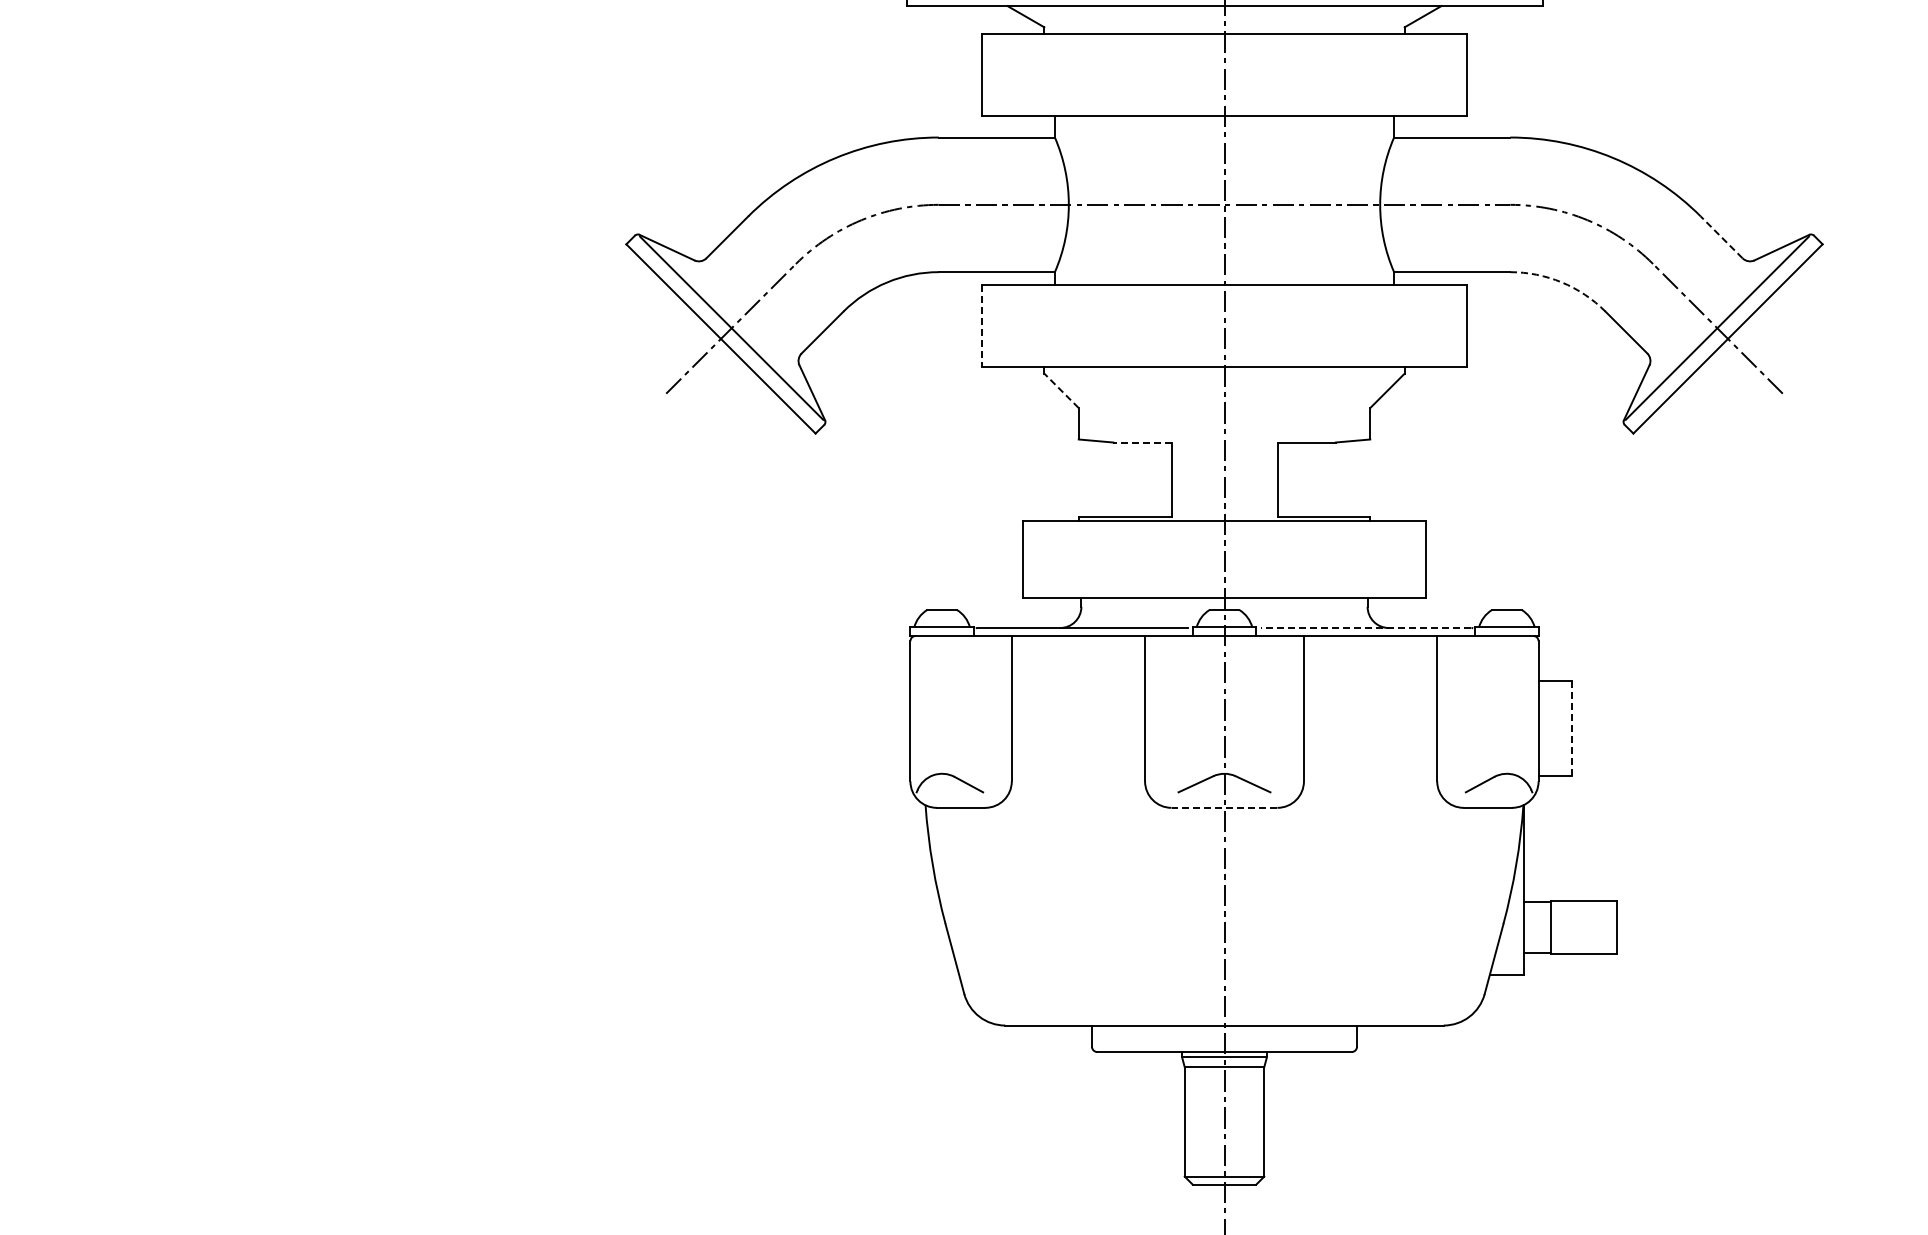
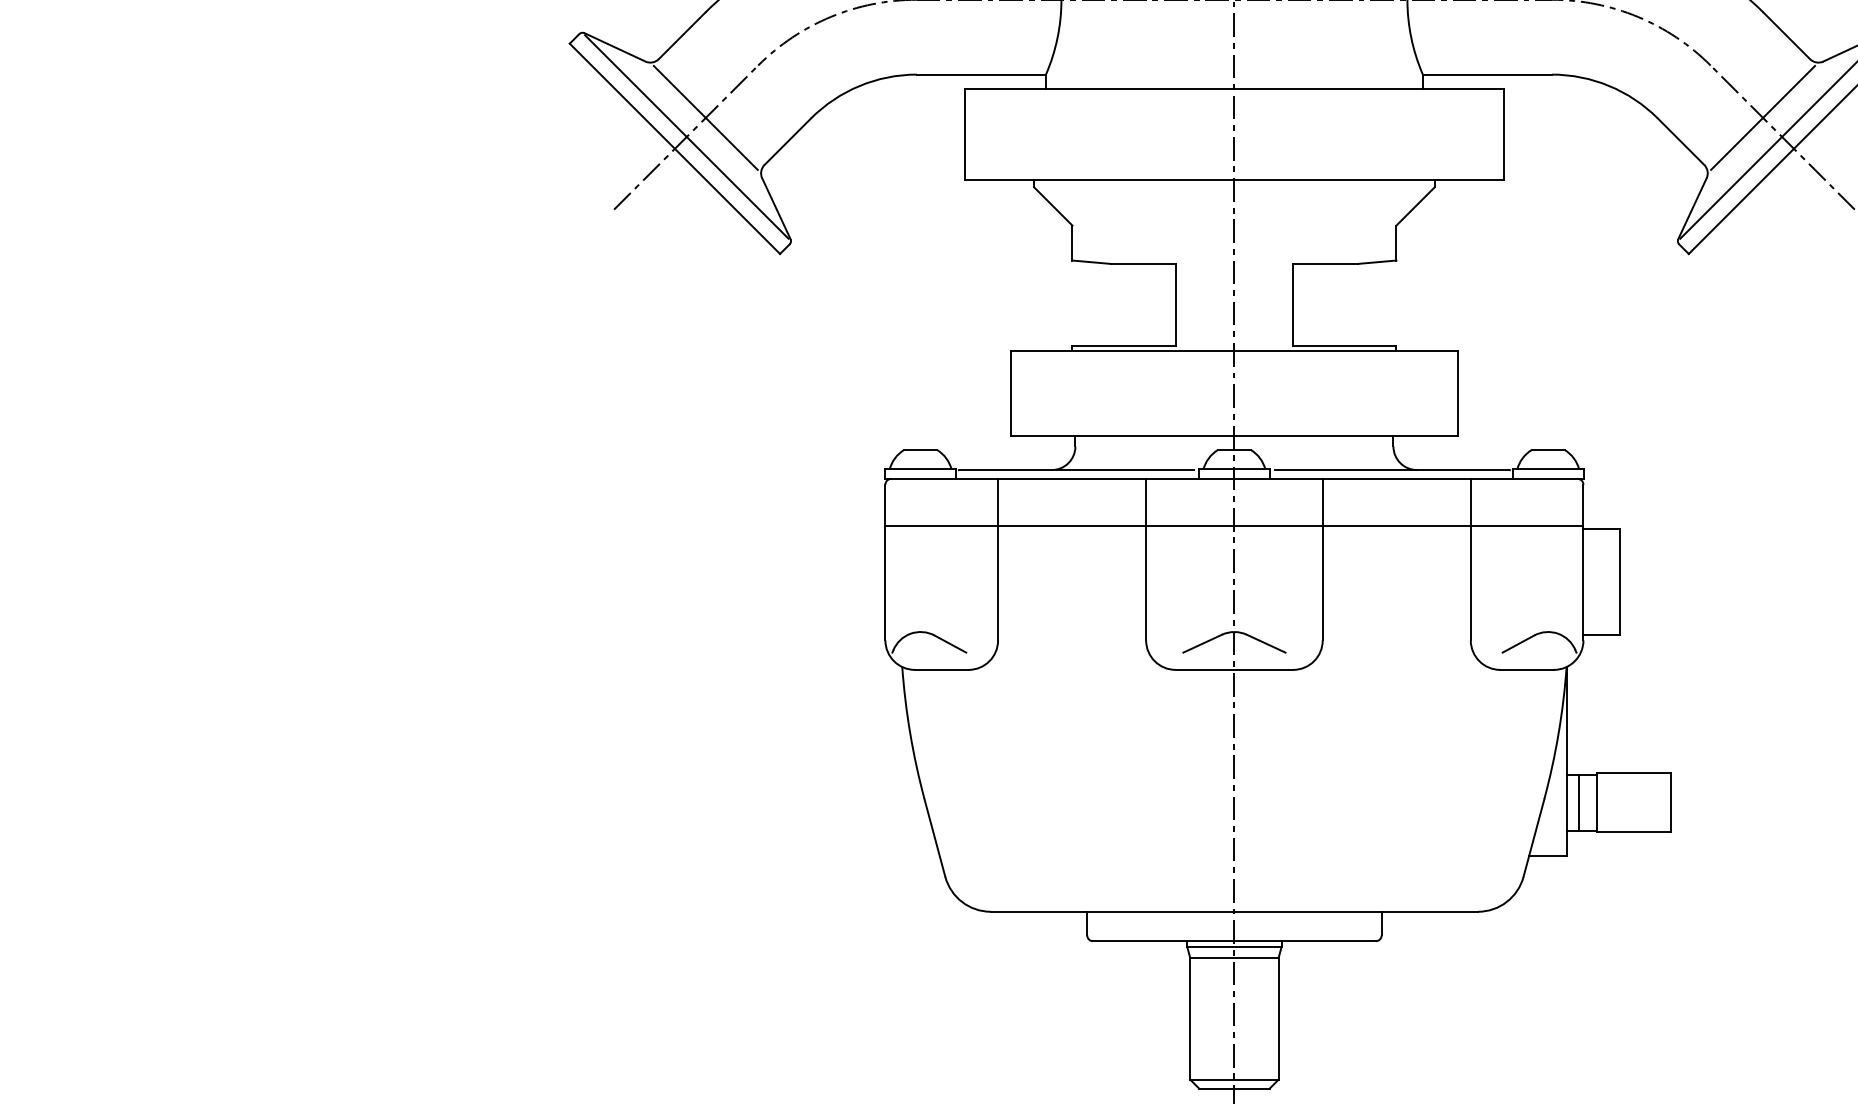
line: (1721, 237) -> (1786, 36), dashed -> solid
arc: (1561, 282) -> (1608, 86), dashed -> solid
line: (748, 310) -> (705, 117), added
line: (1700, 310) -> (1763, 117), added
line: (982, 326) -> (965, 134), dashed -> solid
line: (1061, 390) -> (1053, 206), dashed -> solid
line: (1141, 442) -> (1142, 263), dashed -> solid
line: (1365, 628) -> (1391, 470), dashed -> solid
line: (1224, 678) -> (1234, 526), added
line: (1571, 728) -> (1620, 581), dashed -> solid
line: (1224, 807) -> (1234, 669), dashed -> solid
line: (1534, 927) -> (1578, 802), added

